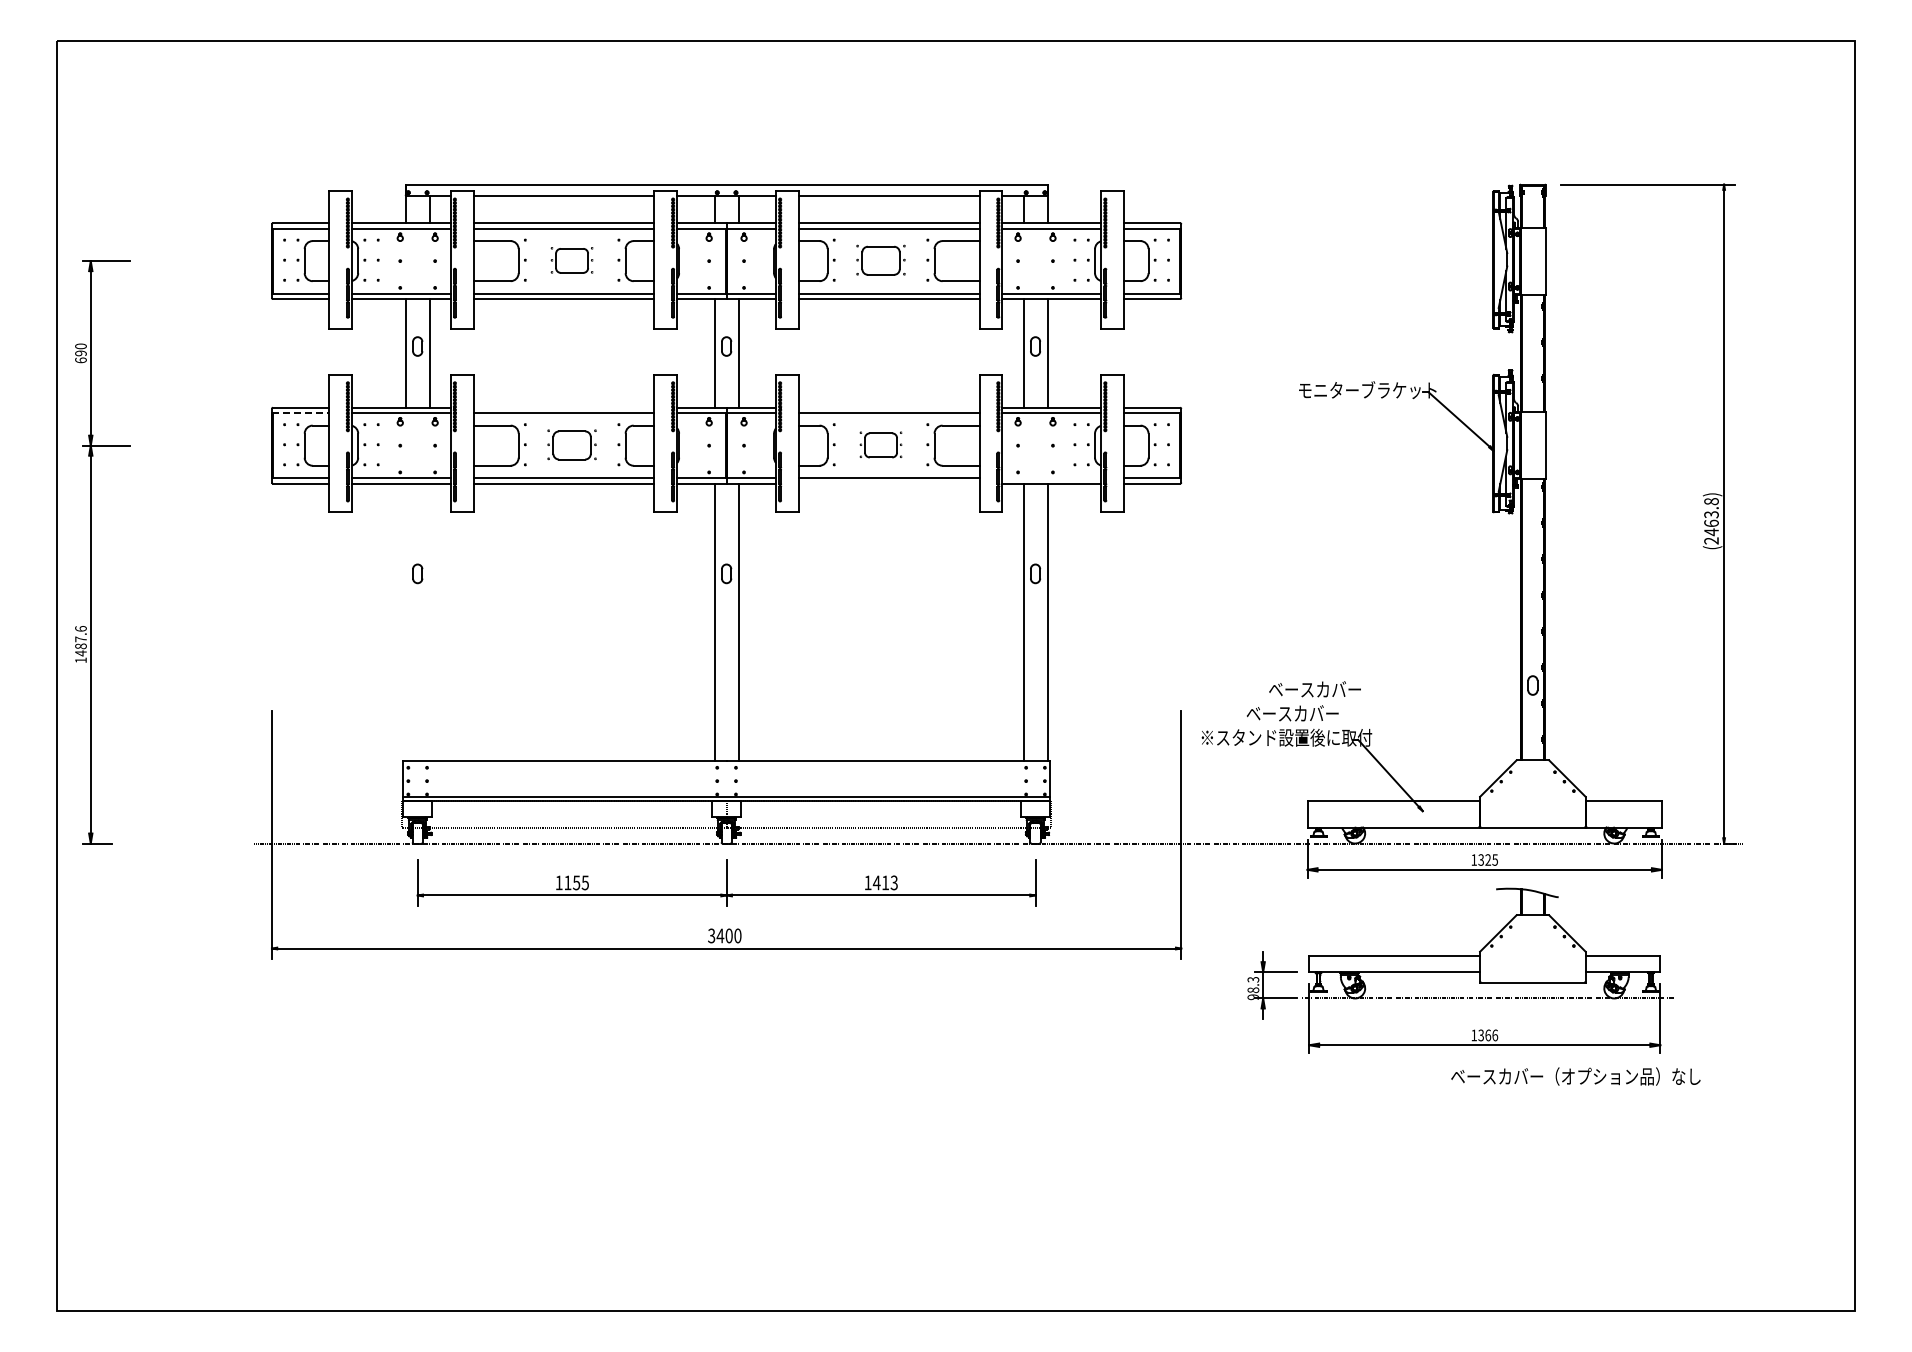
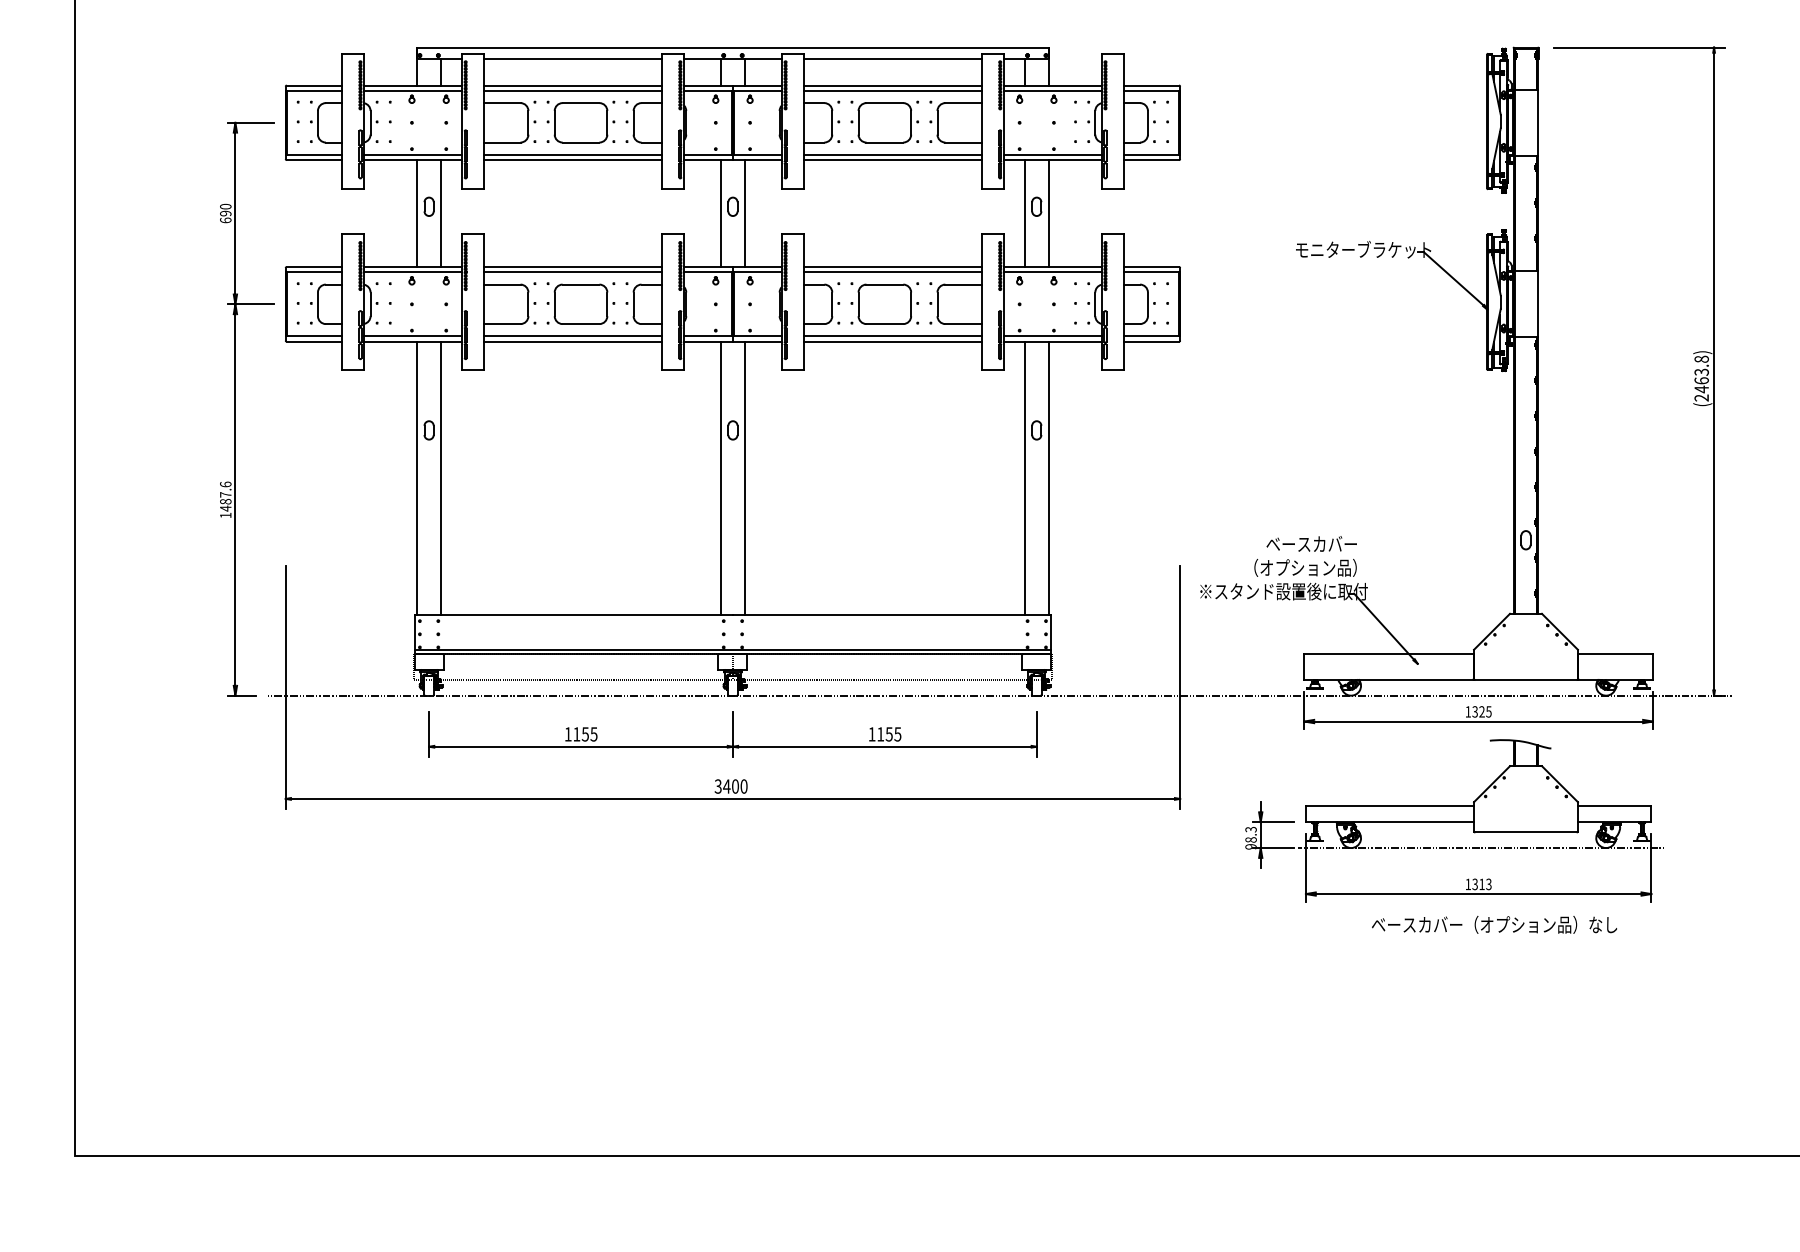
part: (880, 259) -> (884, 121), size x1.43
part: (571, 260) -> (580, 122), size x1.67
line: (563, 407) -> (572, 266), added
line: (888, 407) -> (892, 266), added
line: (300, 413) -> (313, 272), dashed -> solid
part: (571, 444) -> (580, 303), size x1.43
part: (880, 444) -> (884, 303), size x1.67
line: (1051, 478) -> (1052, 336), added
line: (888, 483) -> (892, 341), added
part: (91, 552) -> (236, 409), moved
line: (405, 622) -> (417, 478), added
line: (429, 622) -> (440, 478), added
text: (1303, 713) -> (1300, 567), ベースカバー -> （オプション品）
text: (884, 882) -> (888, 733), 1413 -> 1155
text: (1491, 1035) -> (1485, 884), 1366 -> 1313
text: (1575, 1076) -> (1494, 924), moved

